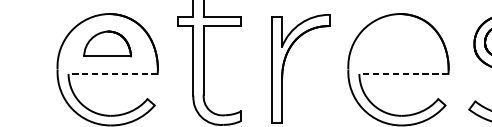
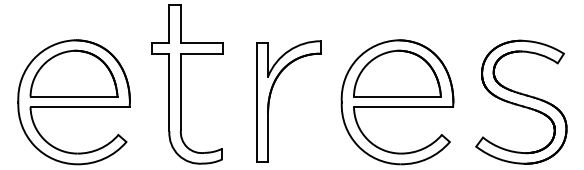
part: (107, 43) -> (73, 73), size x1.67
part: (398, 43) -> (397, 73), added
line: (113, 73) -> (80, 106), dashed -> solid
line: (403, 73) -> (403, 106), dashed -> solid

